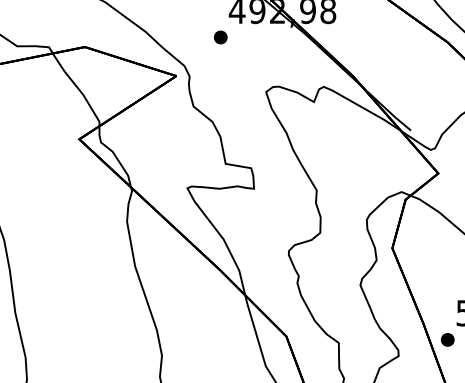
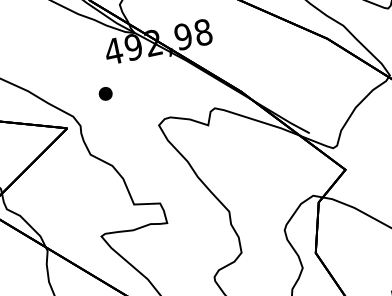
part: (220, 37) -> (105, 93), moved

